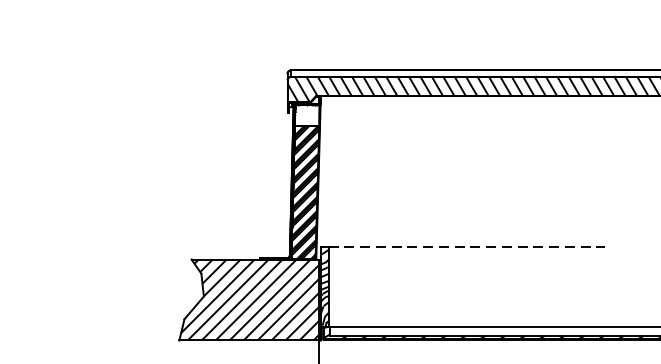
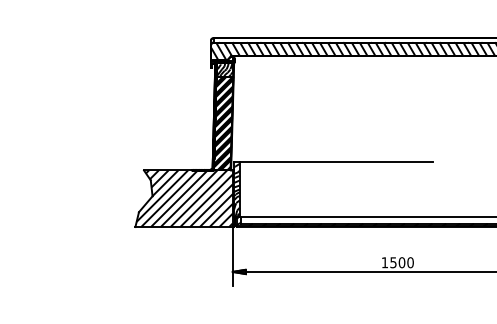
hatch: (306, 115) -> (224, 69), added
line: (467, 246) -> (336, 161), dashed -> solid

